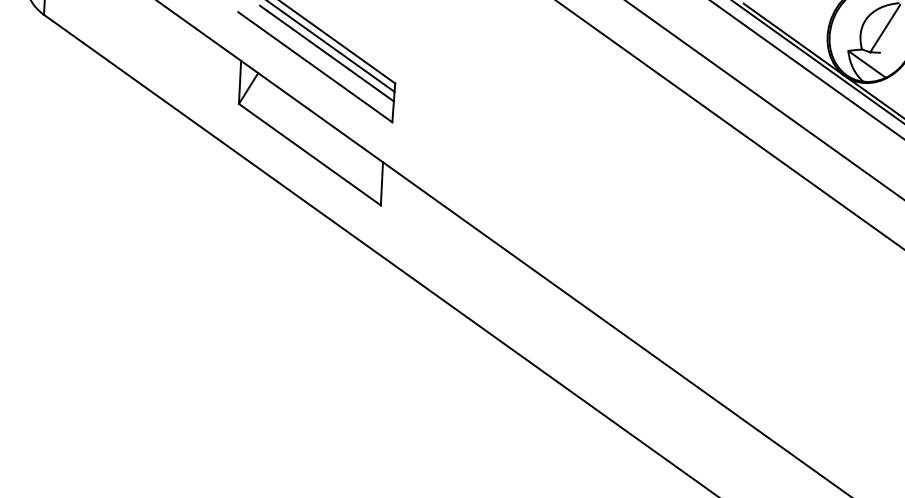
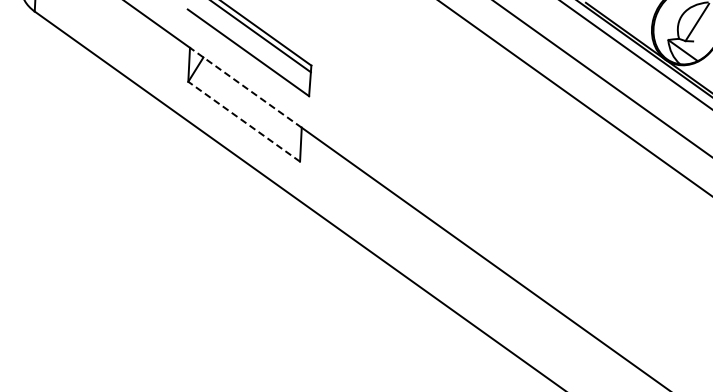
line: (326, 52) -> (257, 41), removed
line: (311, 111) -> (245, 87), solid -> dashed
line: (310, 154) -> (244, 121), solid -> dashed

